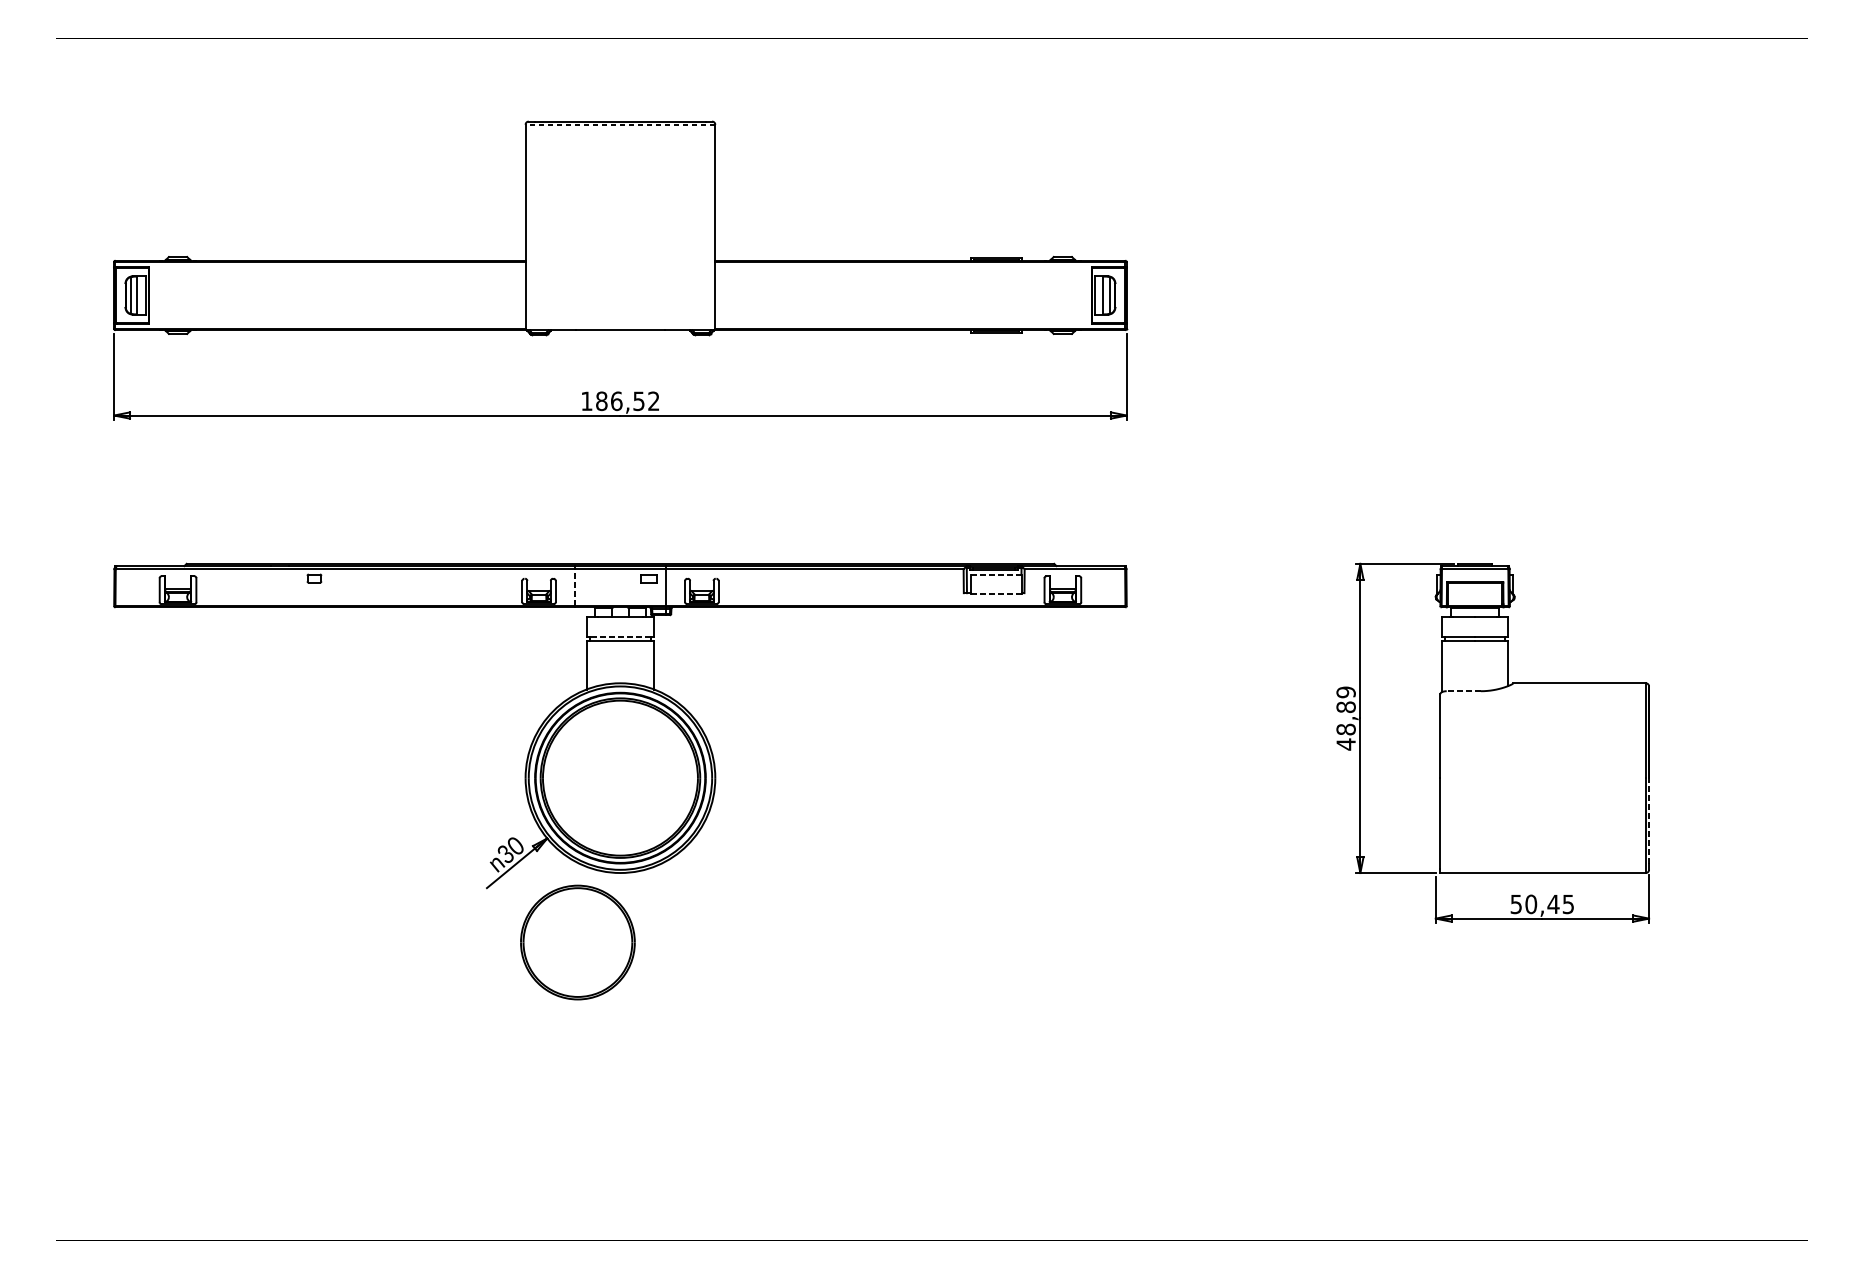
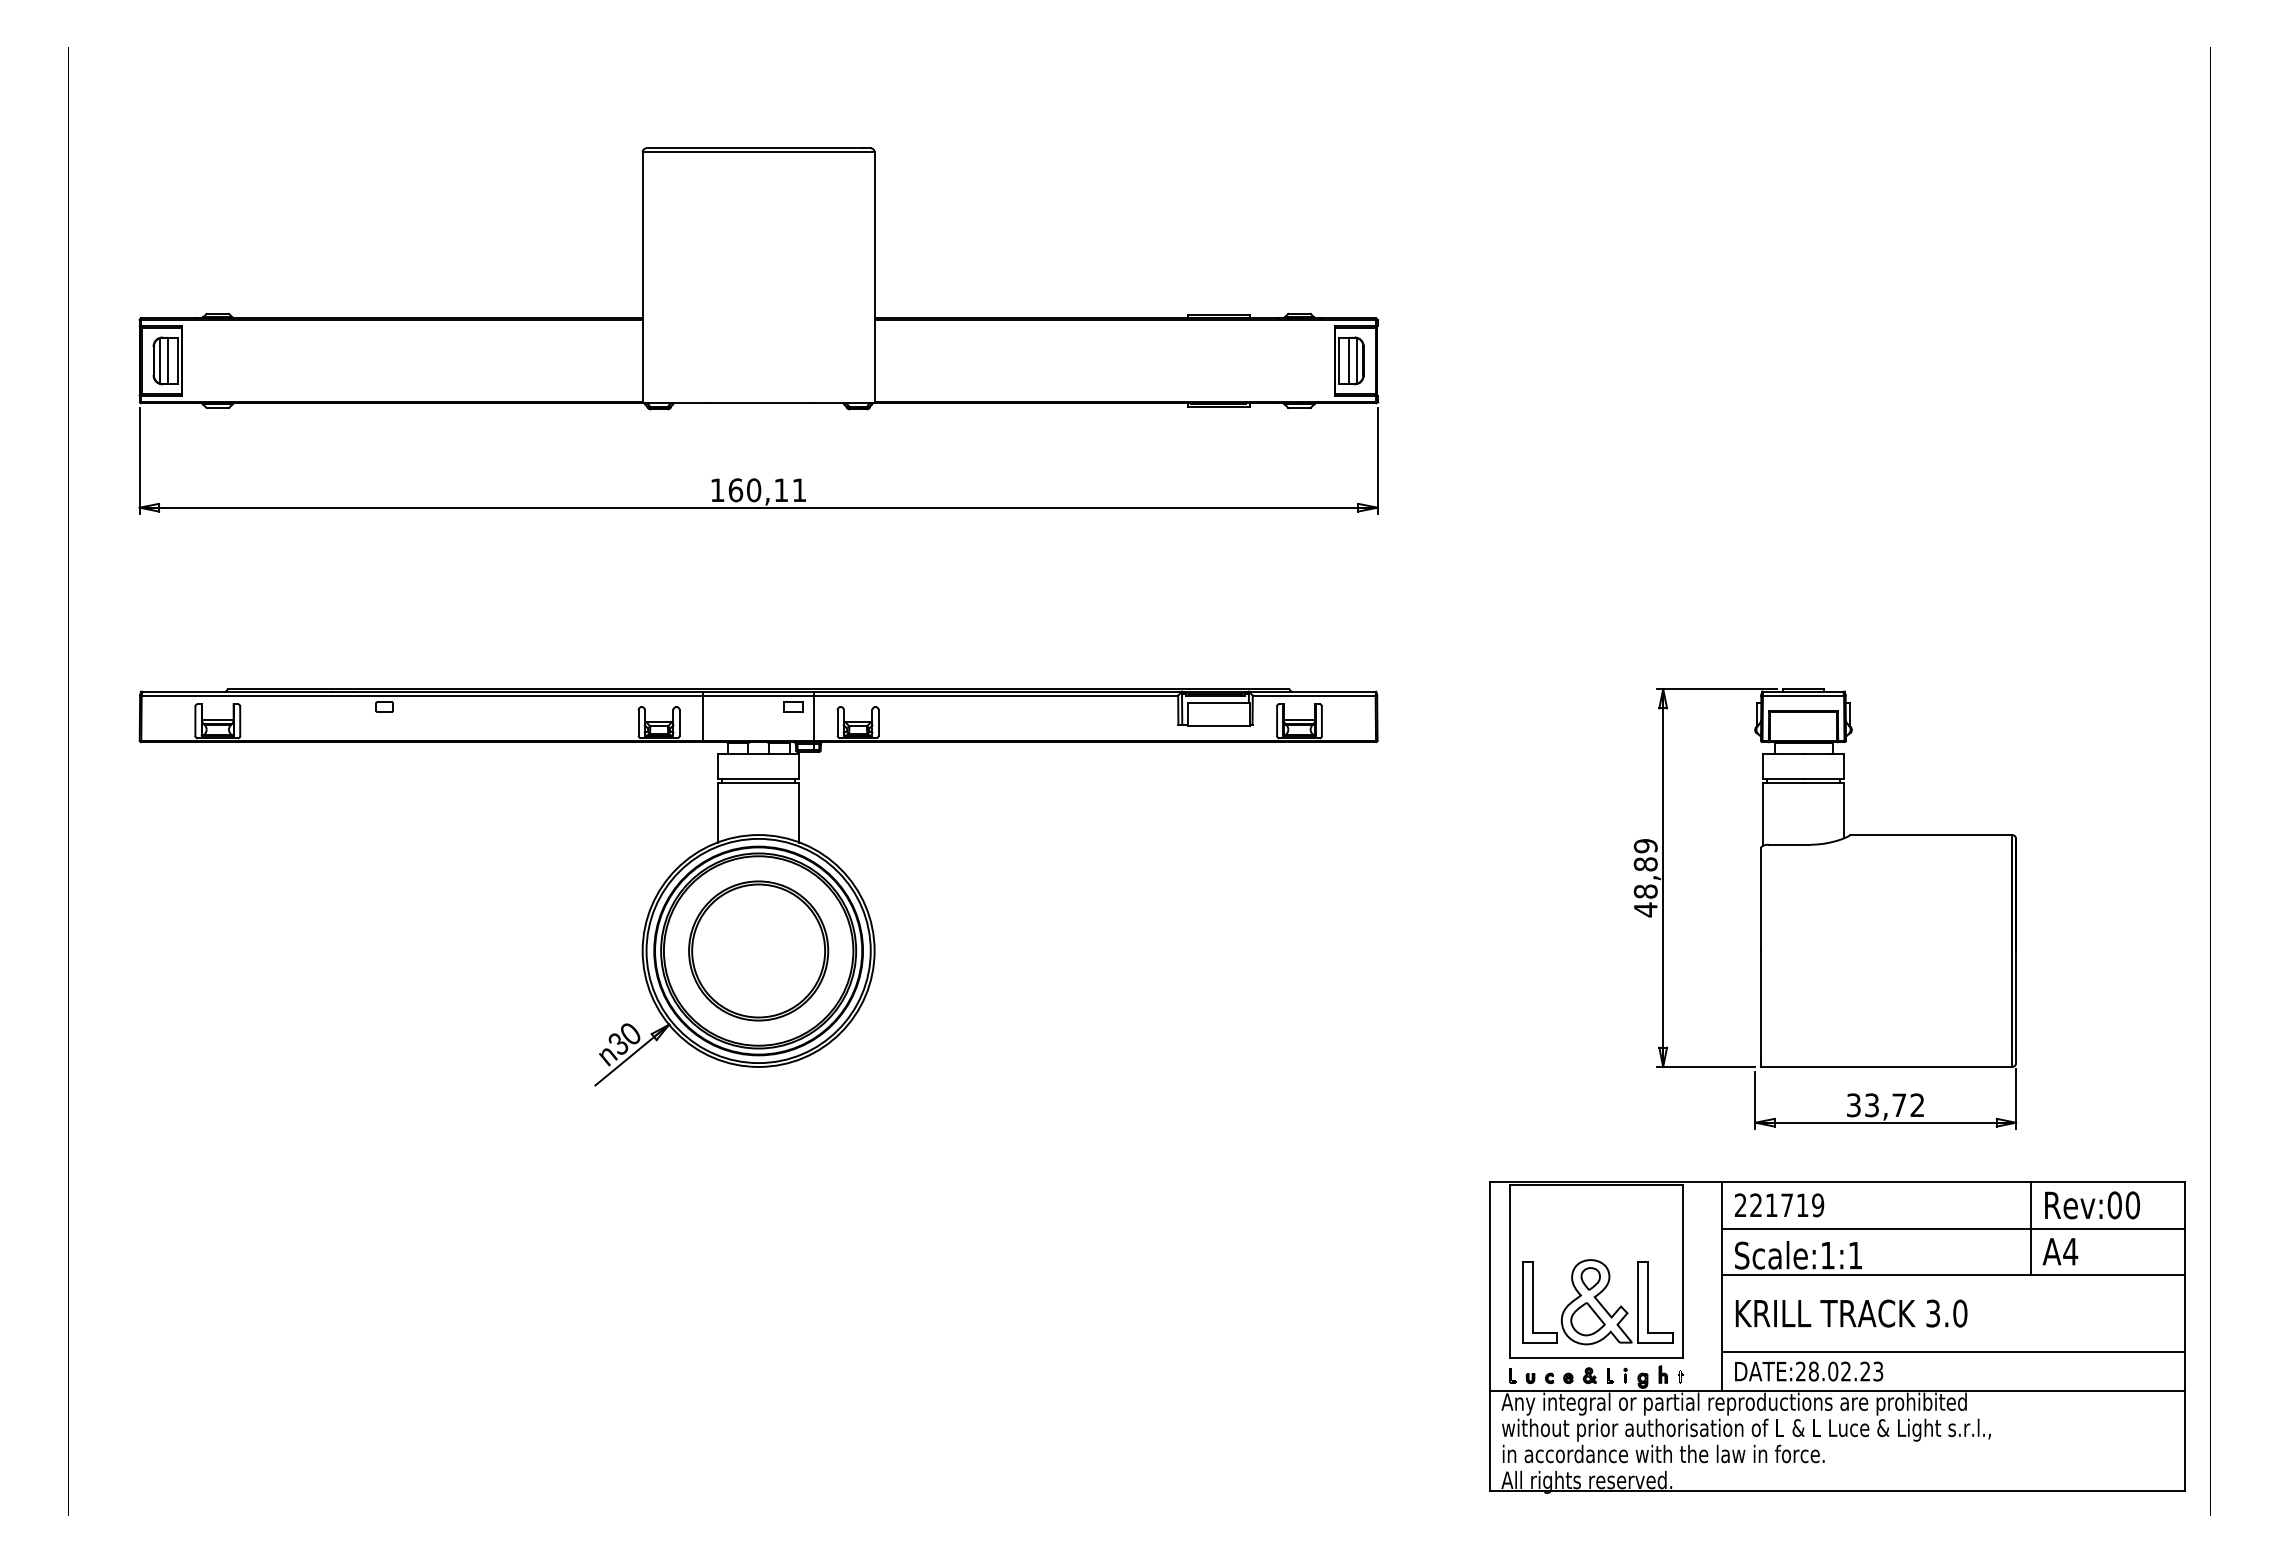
line: (620, 124) -> (758, 152), dashed -> solid
text: (627, 401) -> (767, 490), 186,52 -> 160,11
line: (996, 574) -> (1218, 702), dashed -> solid
line: (575, 587) -> (703, 718), dashed -> solid
line: (996, 593) -> (1218, 725), dashed -> solid
line: (620, 637) -> (758, 778), dashed -> solid
line: (1463, 691) -> (1789, 844), dashed -> solid
line: (1649, 820) -> (2016, 1002), dashed -> solid
text: (1542, 904) -> (1885, 1105), 50,45 -> 33,72
part: (577, 942) -> (758, 950), moved
part: (1502, 1094) -> (1837, 1337), added

